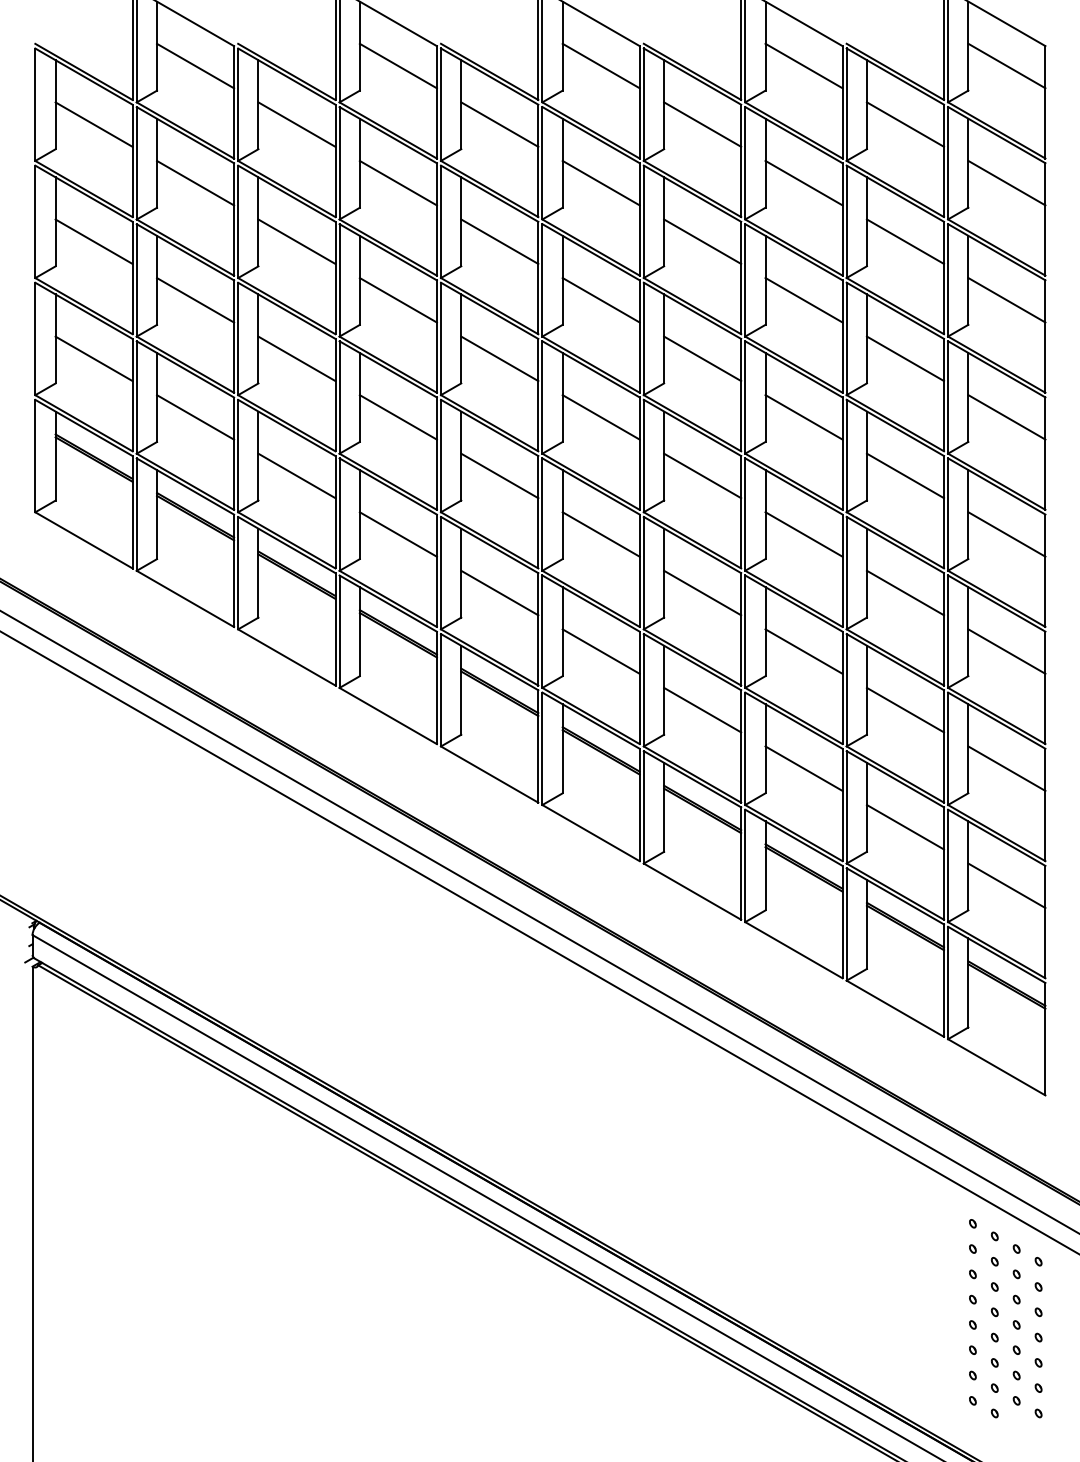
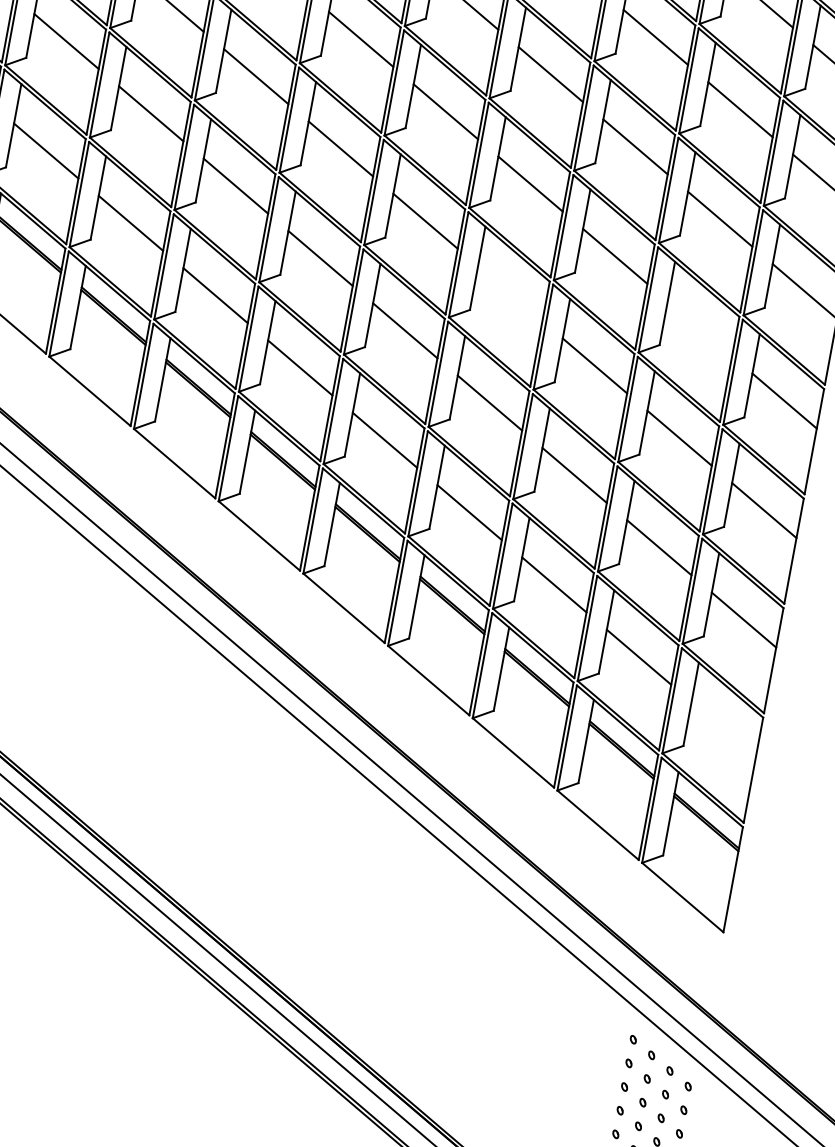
line: (702, 475) -> (510, 293), removed
line: (905, 475) -> (700, 328), removed
line: (1006, 885) -> (723, 729), removed

